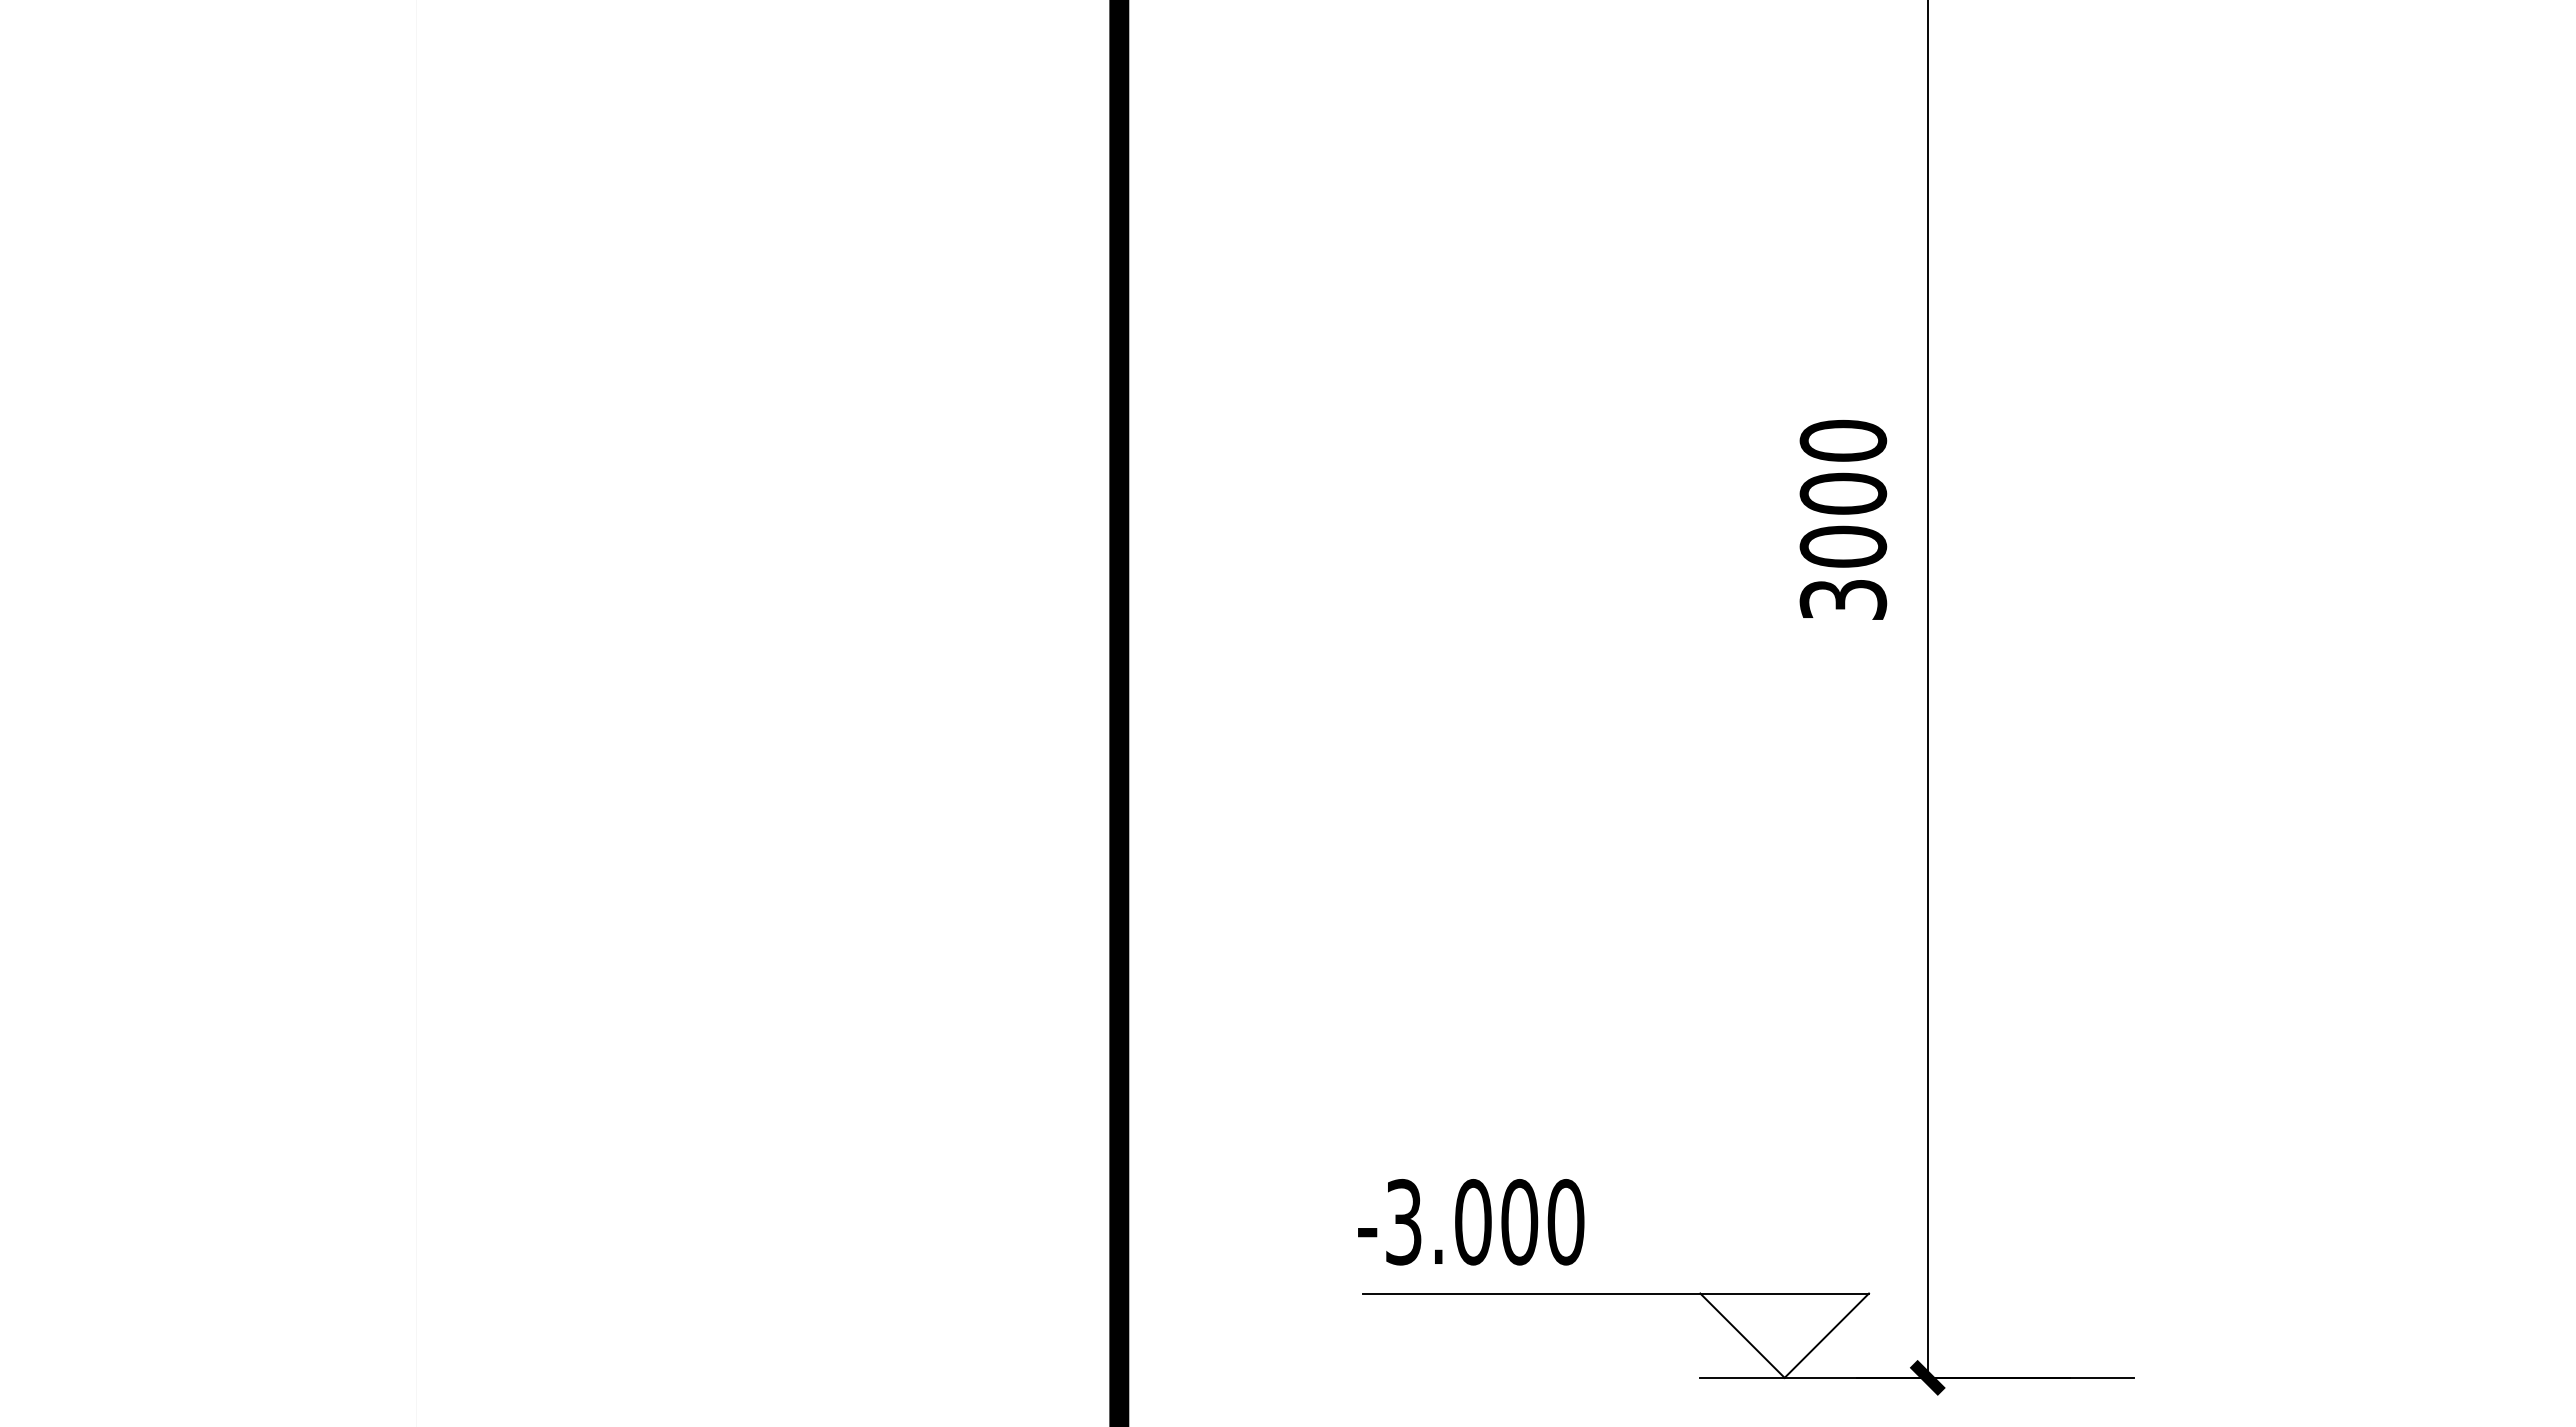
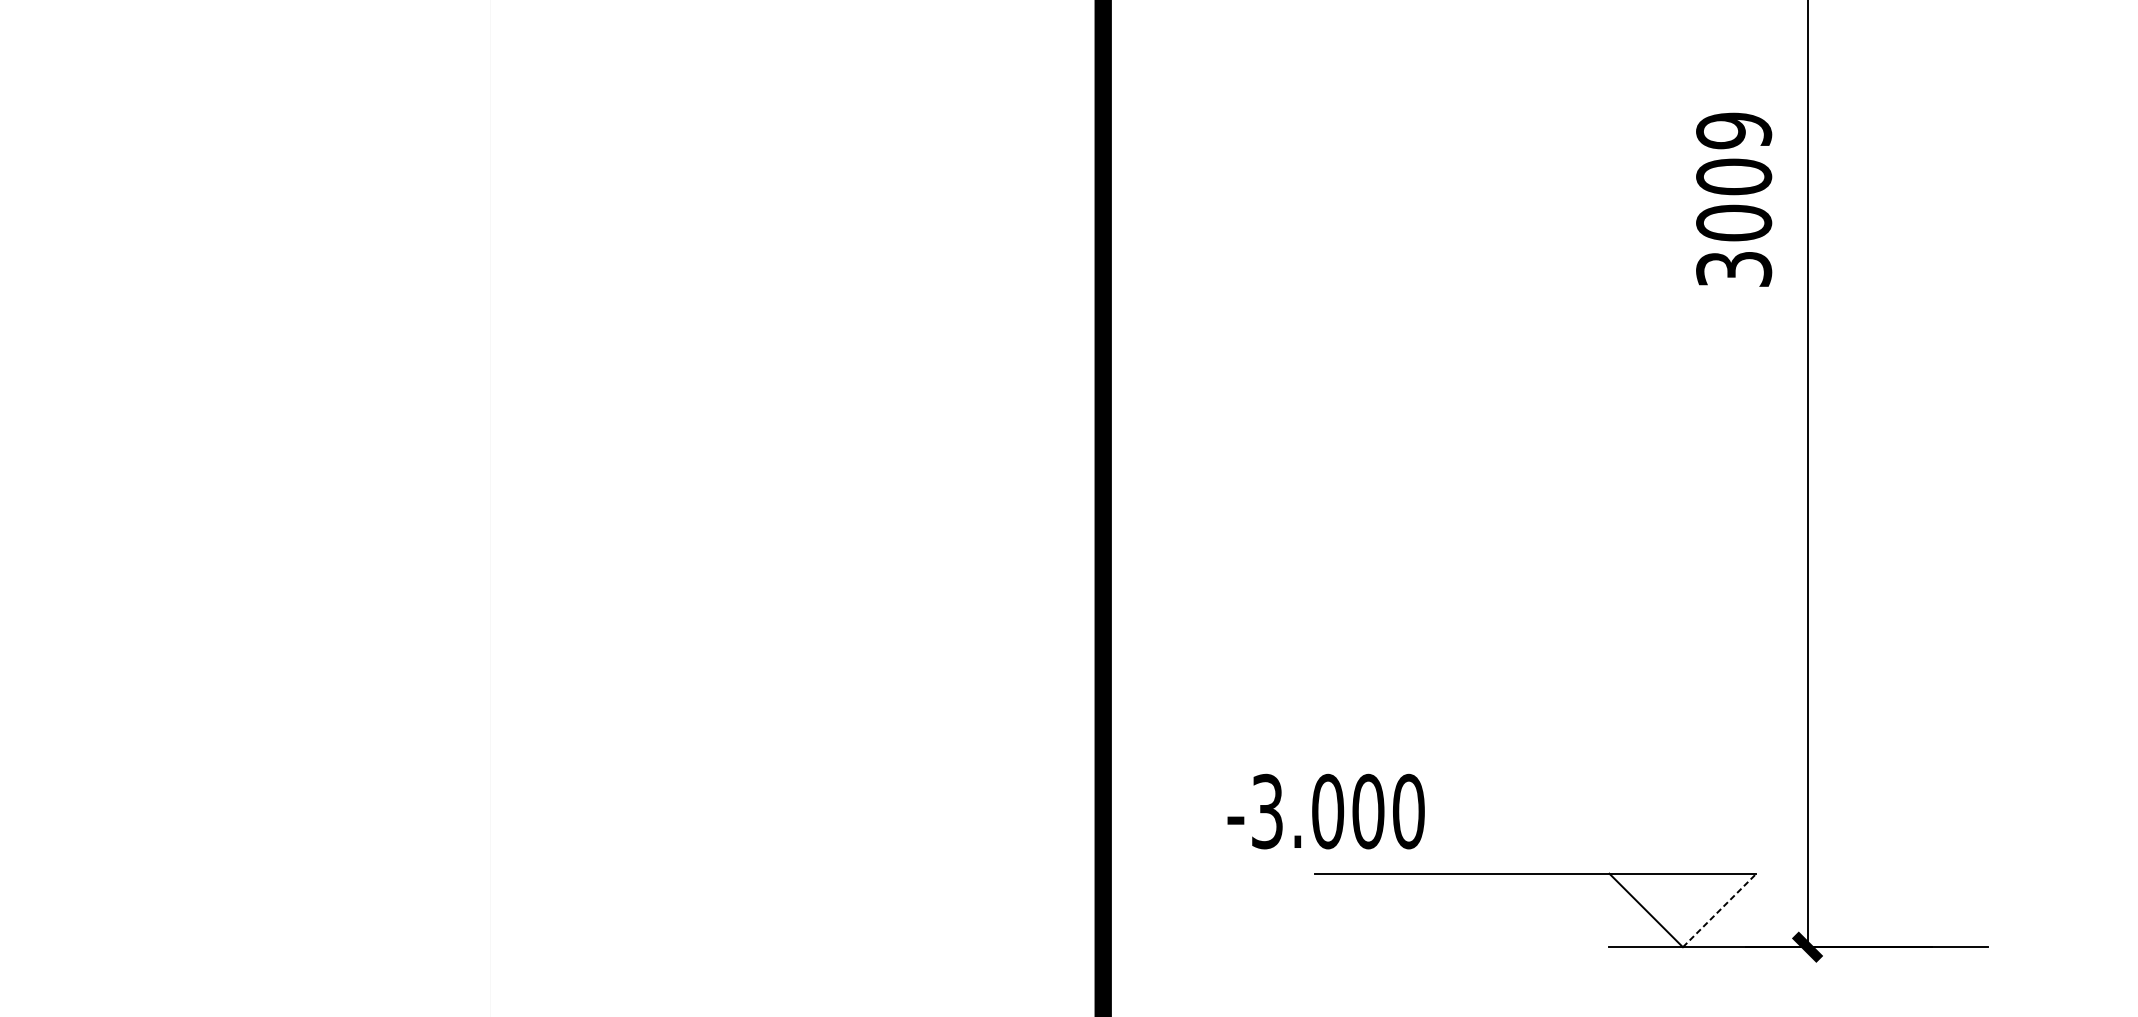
text: (1843, 440) -> (1734, 130), 3000 -> 3009
text: (1471, 1222) -> (1326, 811), moved
line: (1826, 1335) -> (1719, 910), solid -> dashed

